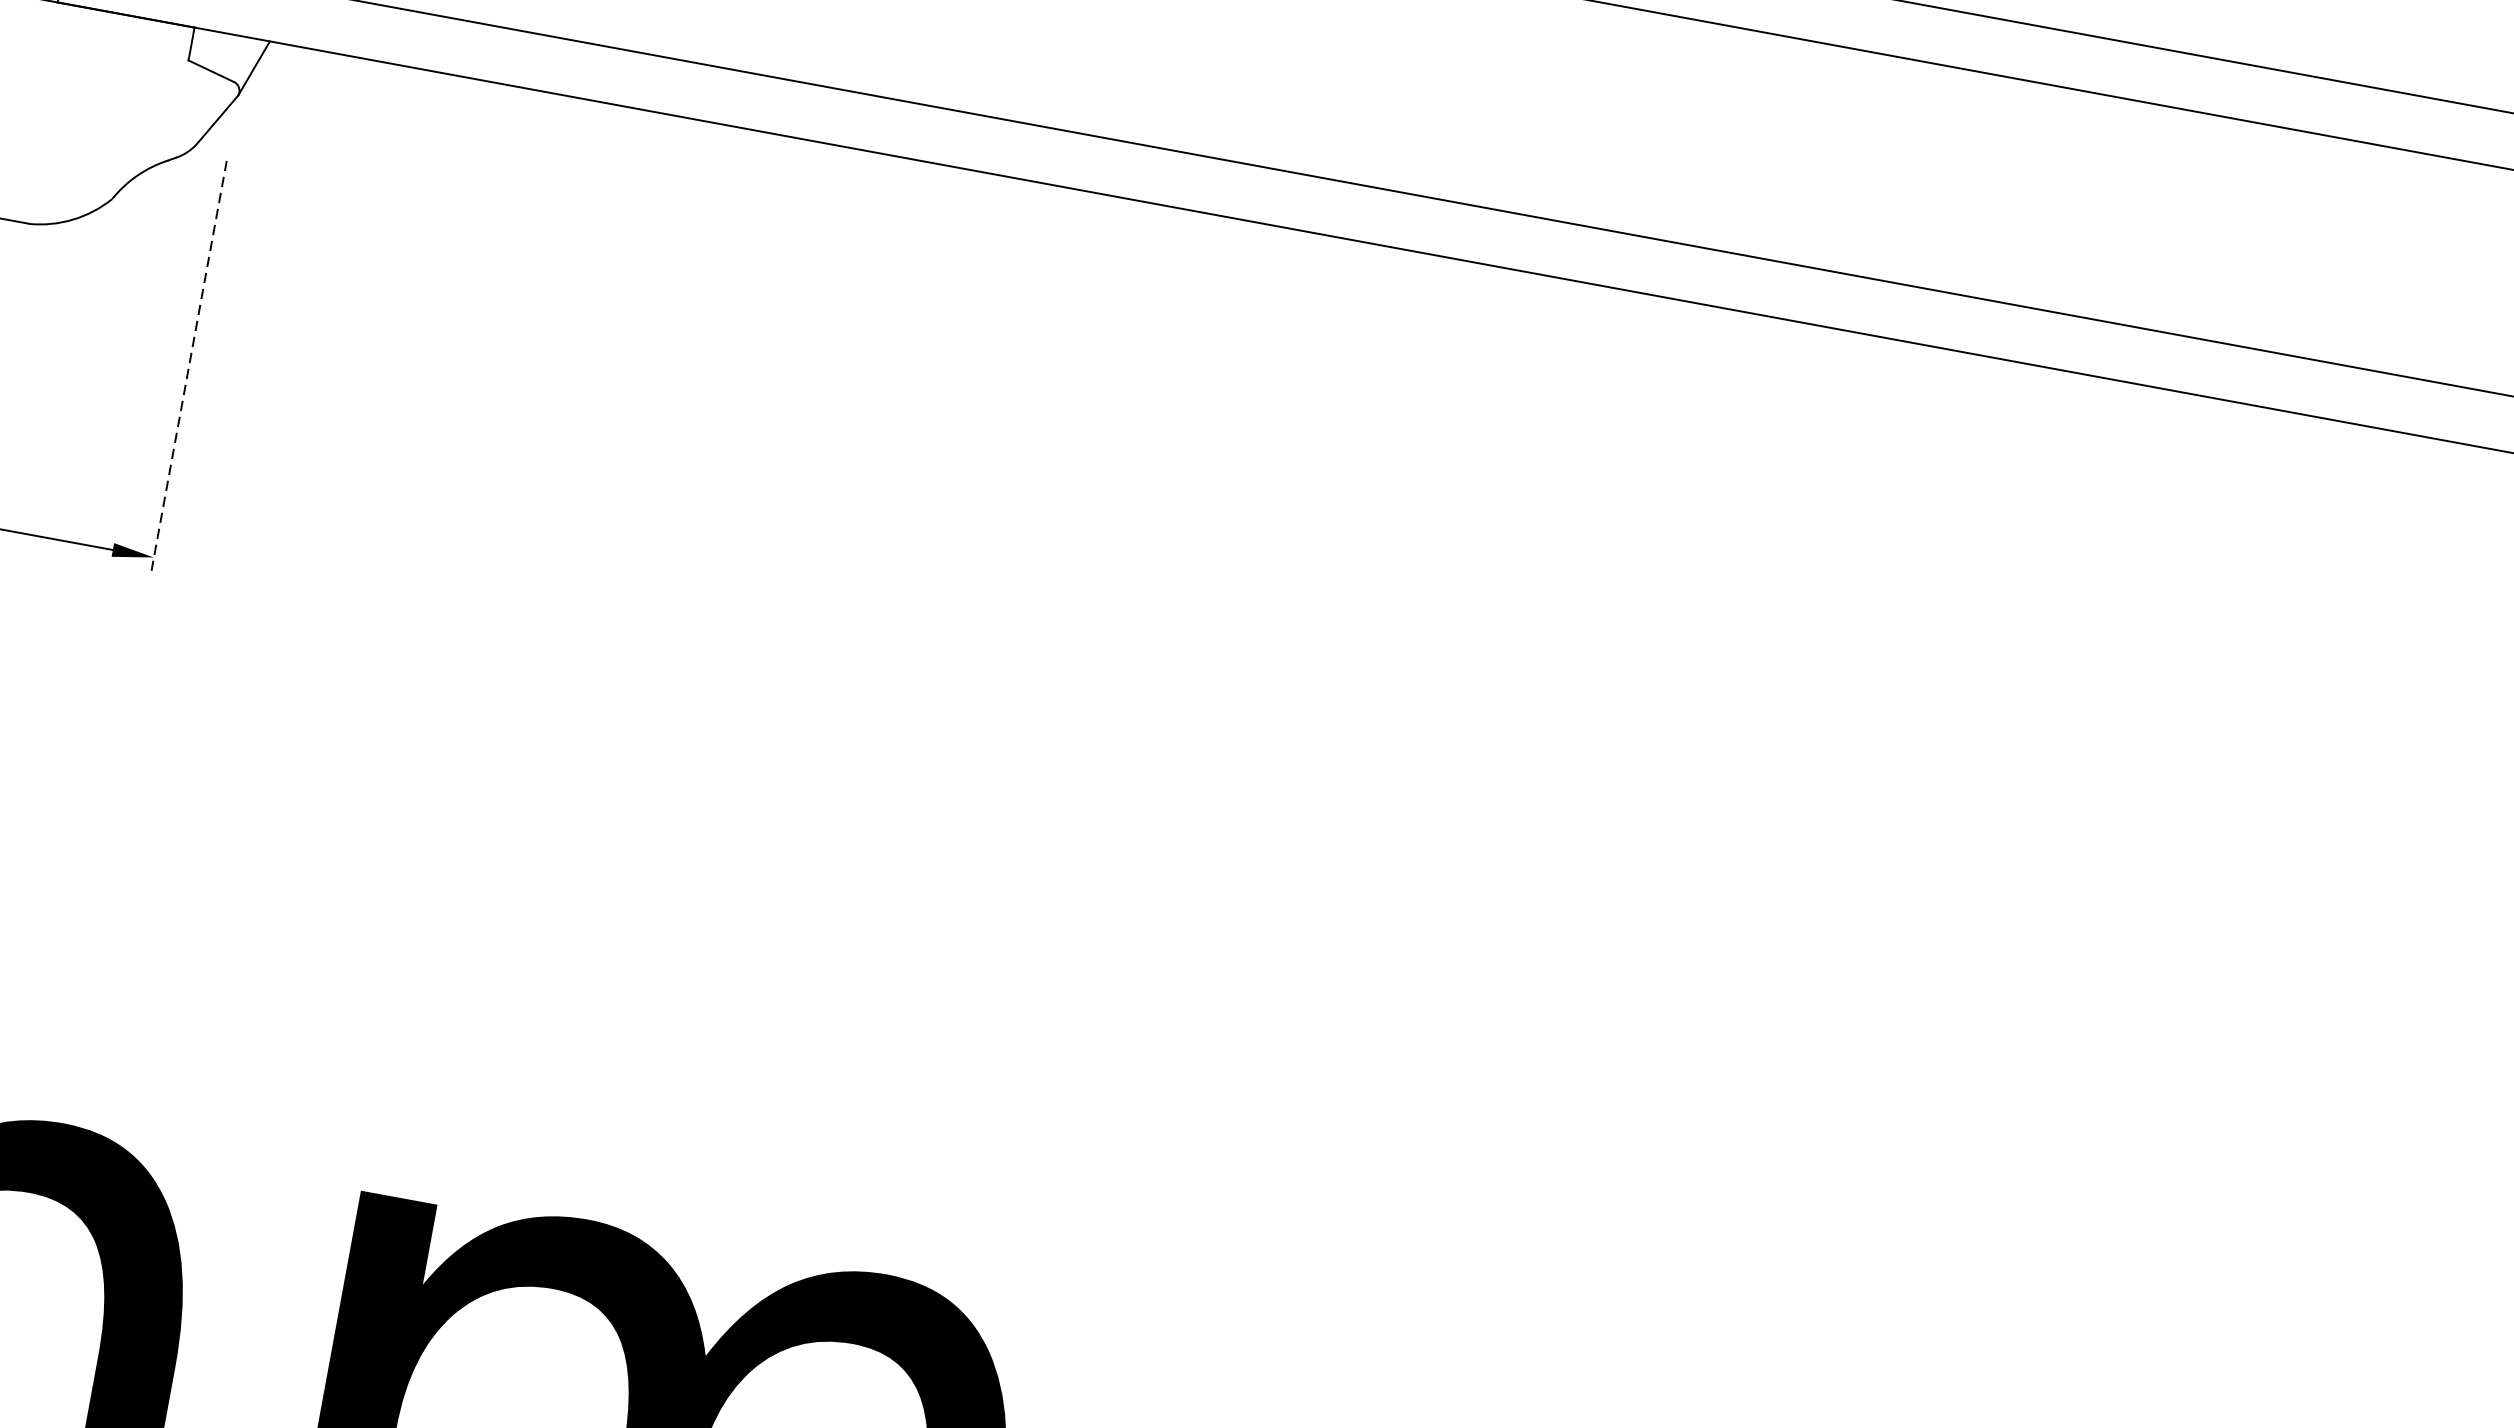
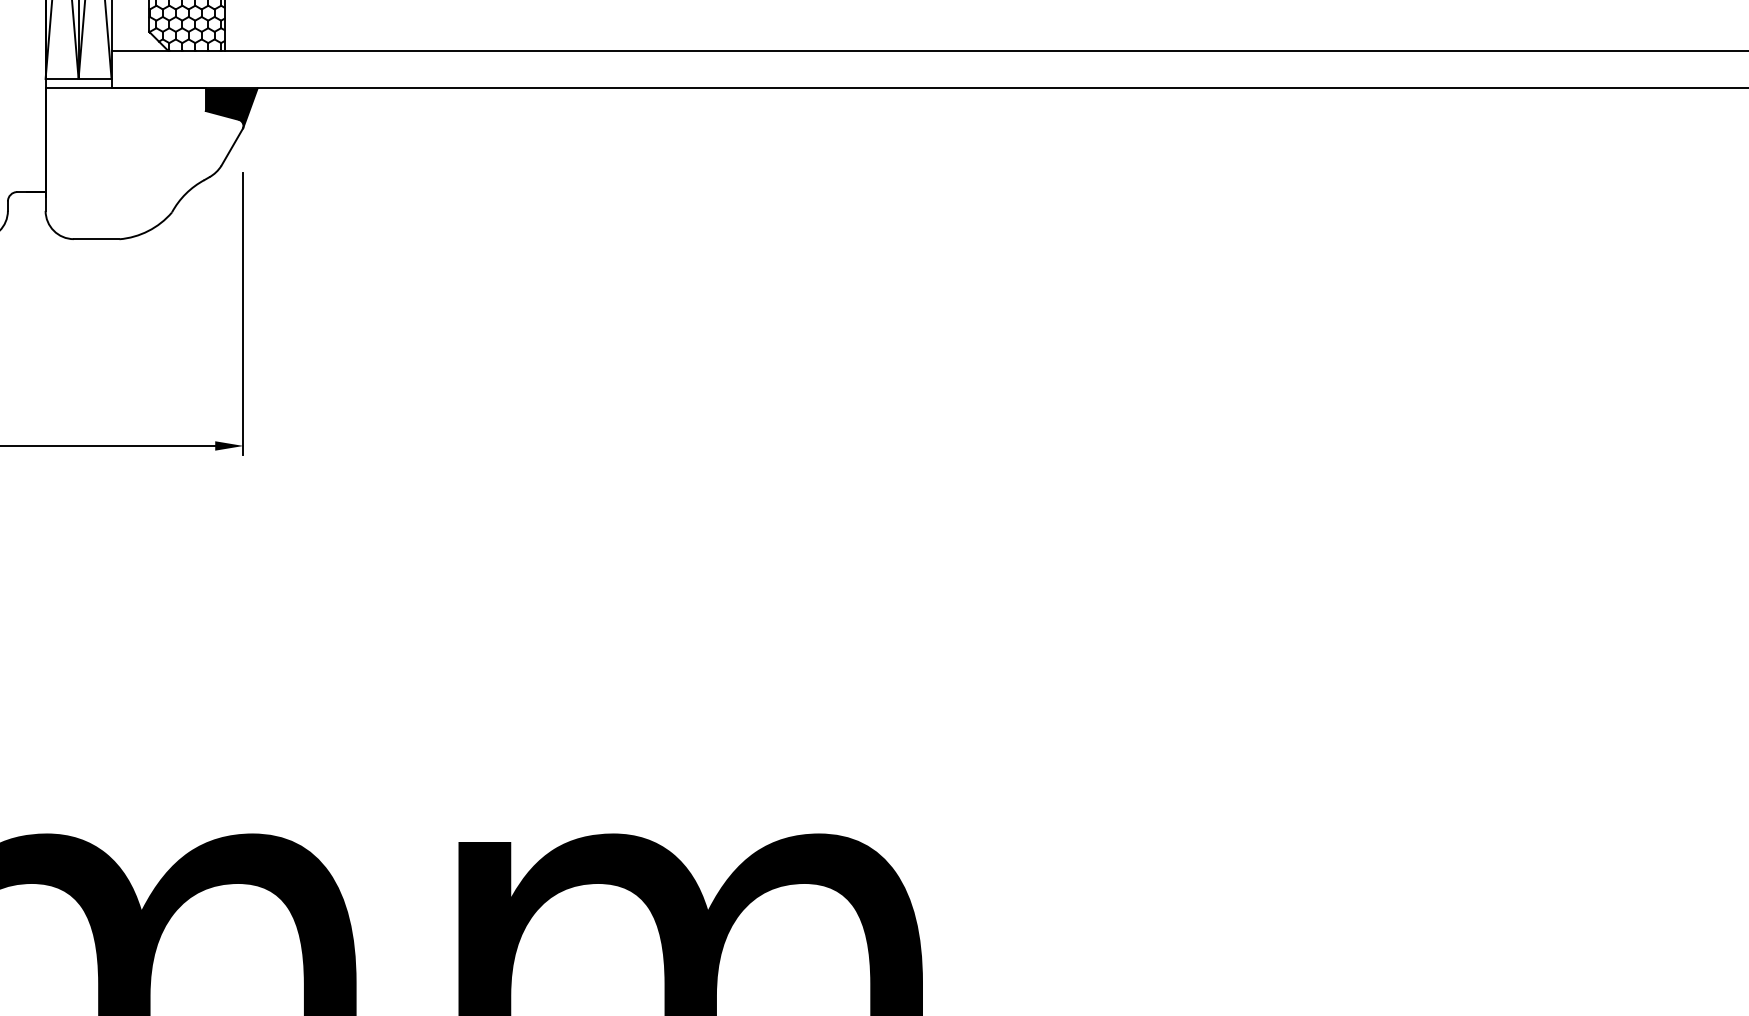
fill: (226, 63) -> (231, 108), added
line: (189, 366) -> (243, 314), dashed -> solid

